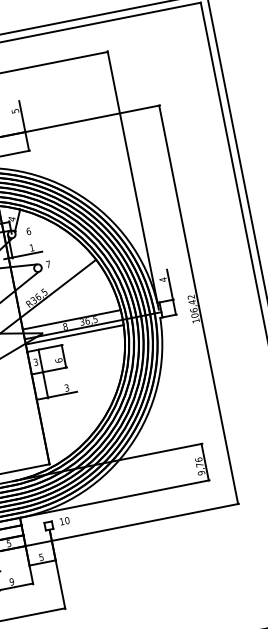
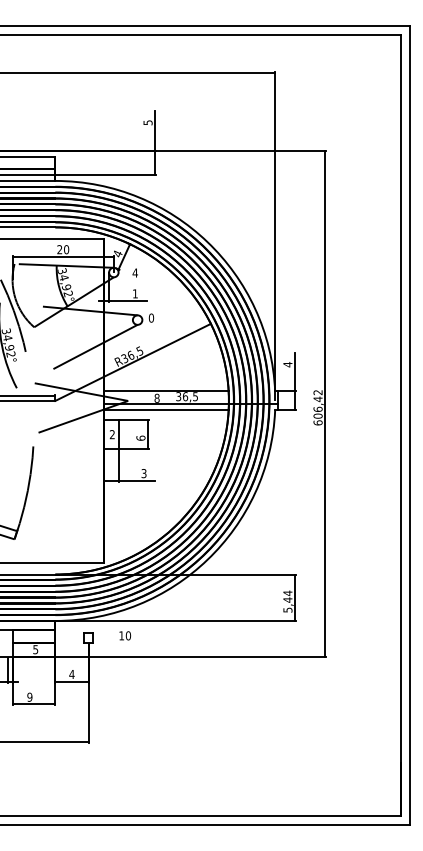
text: (28, 231) -> (134, 272), 6 -> 4
text: (48, 263) -> (151, 317), 7 -> 0
text: (195, 320) -> (317, 422), 106,42 -> 606,42
text: (36, 362) -> (112, 435), 3 -> 2
text: (199, 466) -> (287, 601), 9,76 -> 5,44
text: (64, 520) -> (125, 635), moved
text: (41, 557) -> (71, 674), 5 -> 4

